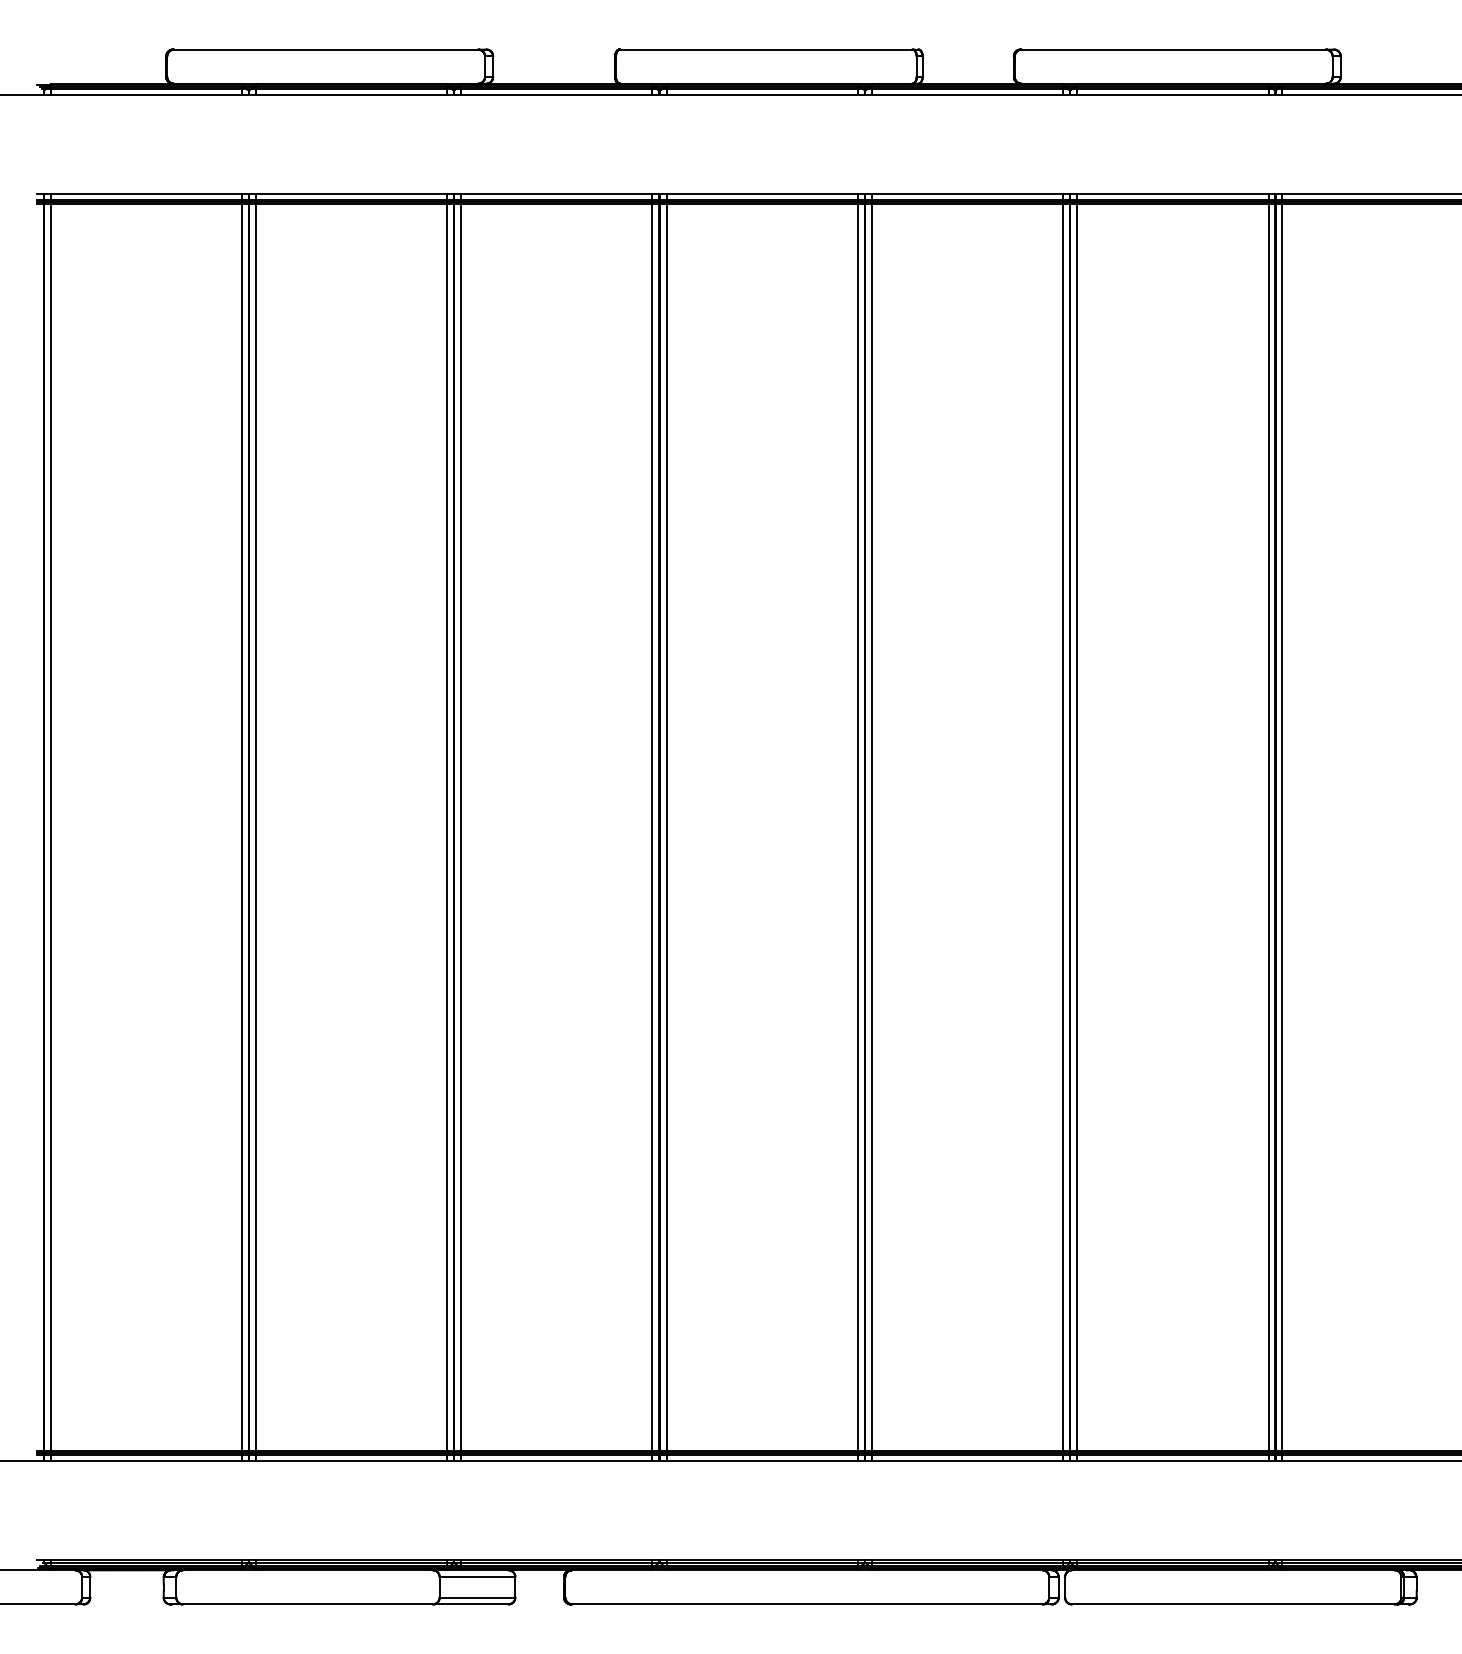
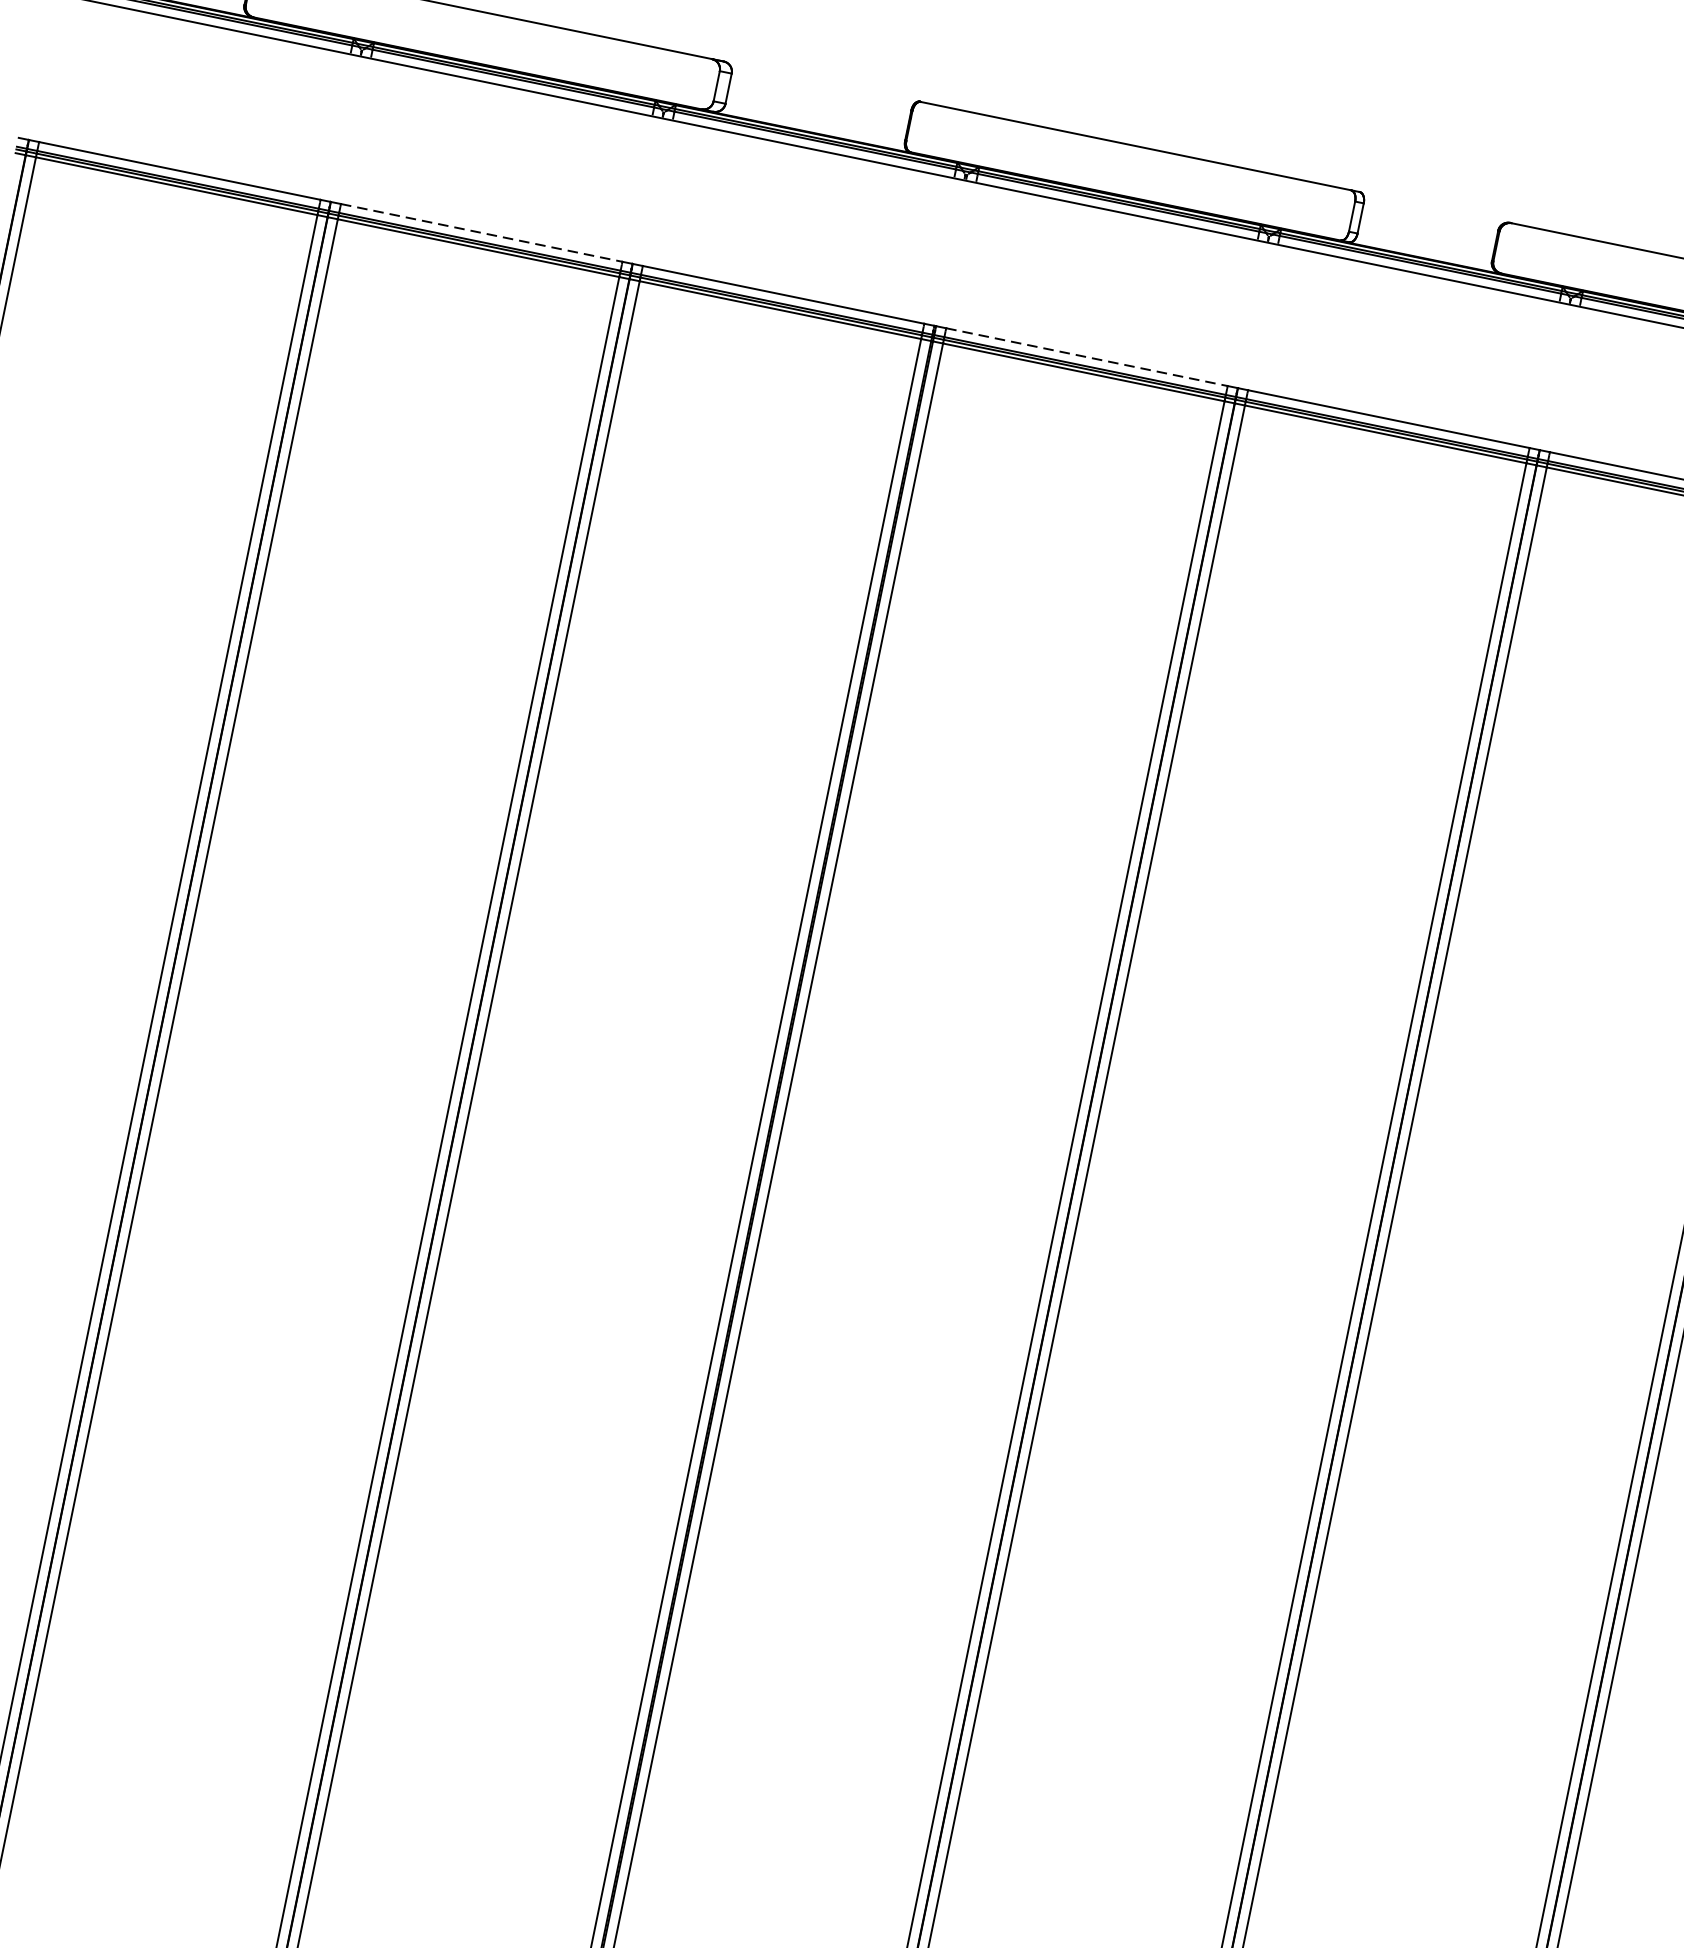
line: (351, 193) -> (481, 232), solid -> dashed
line: (762, 193) -> (1086, 356), solid -> dashed

